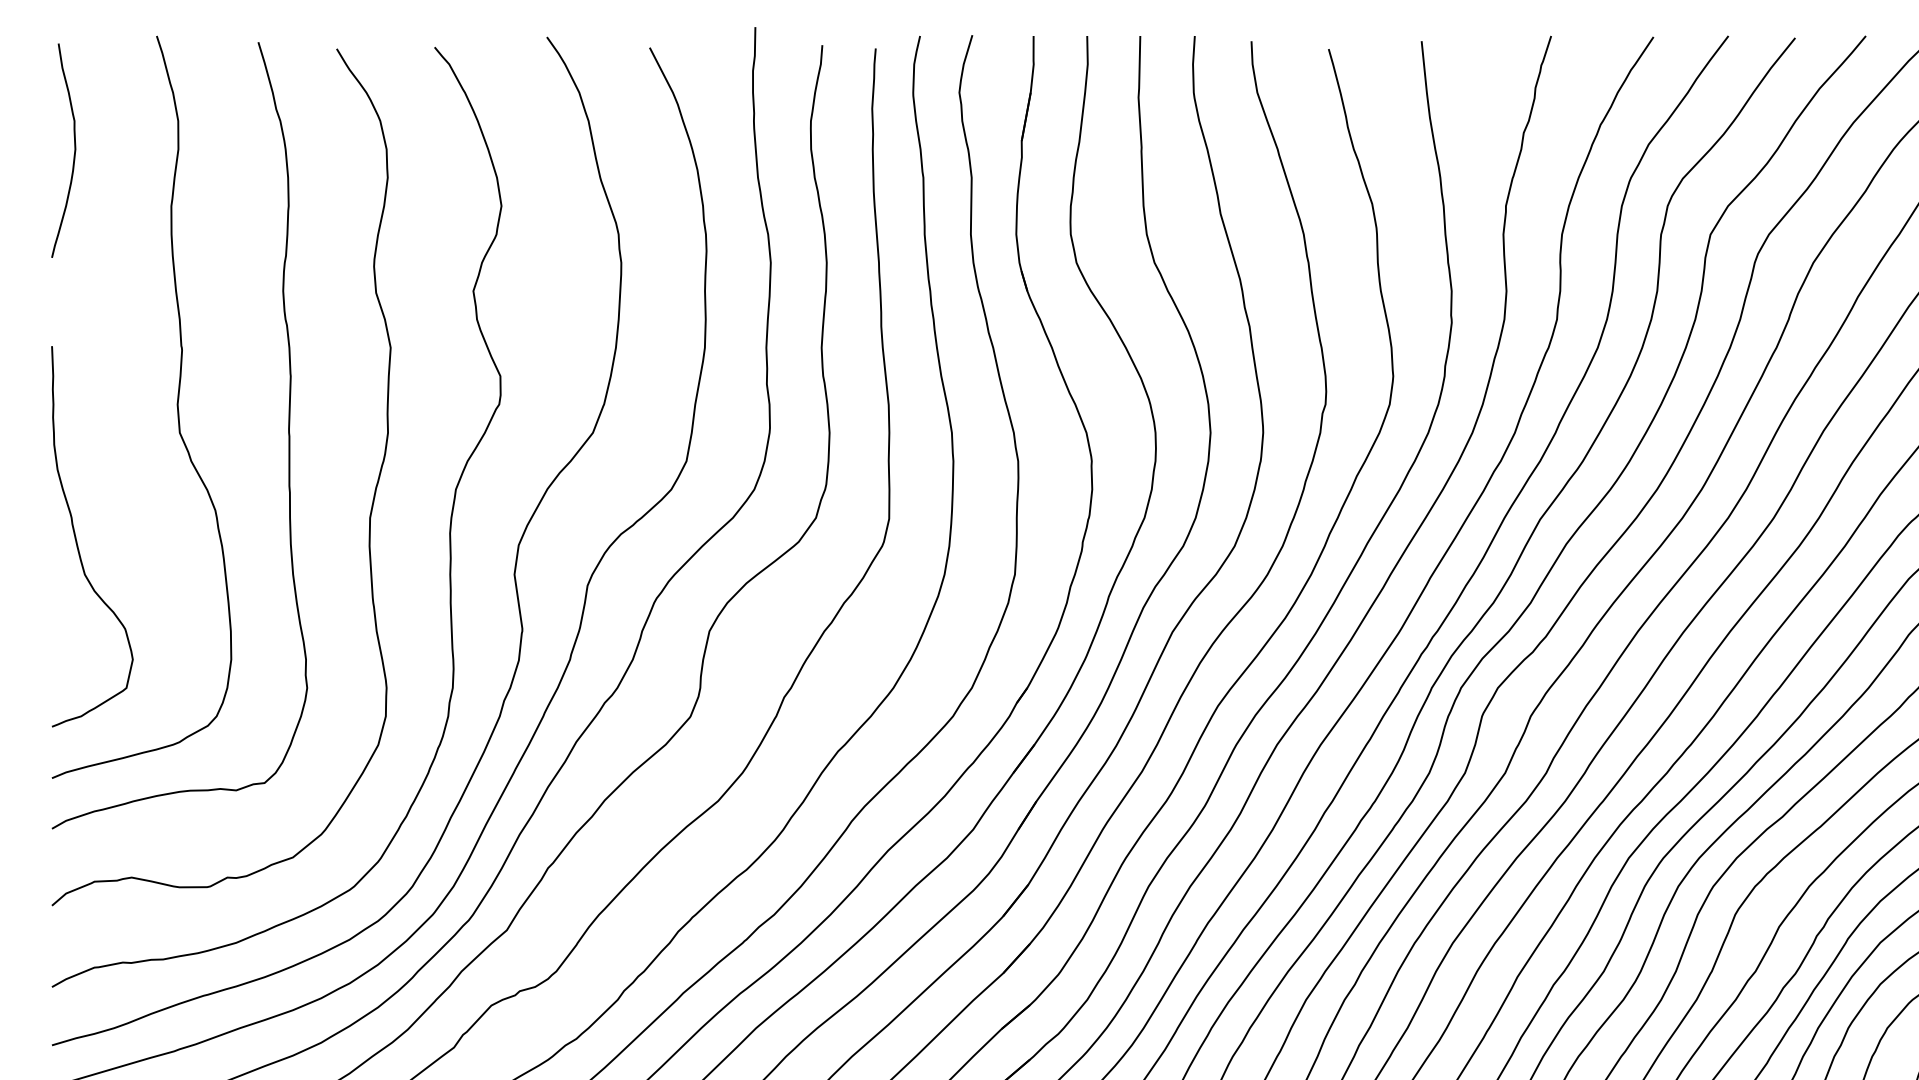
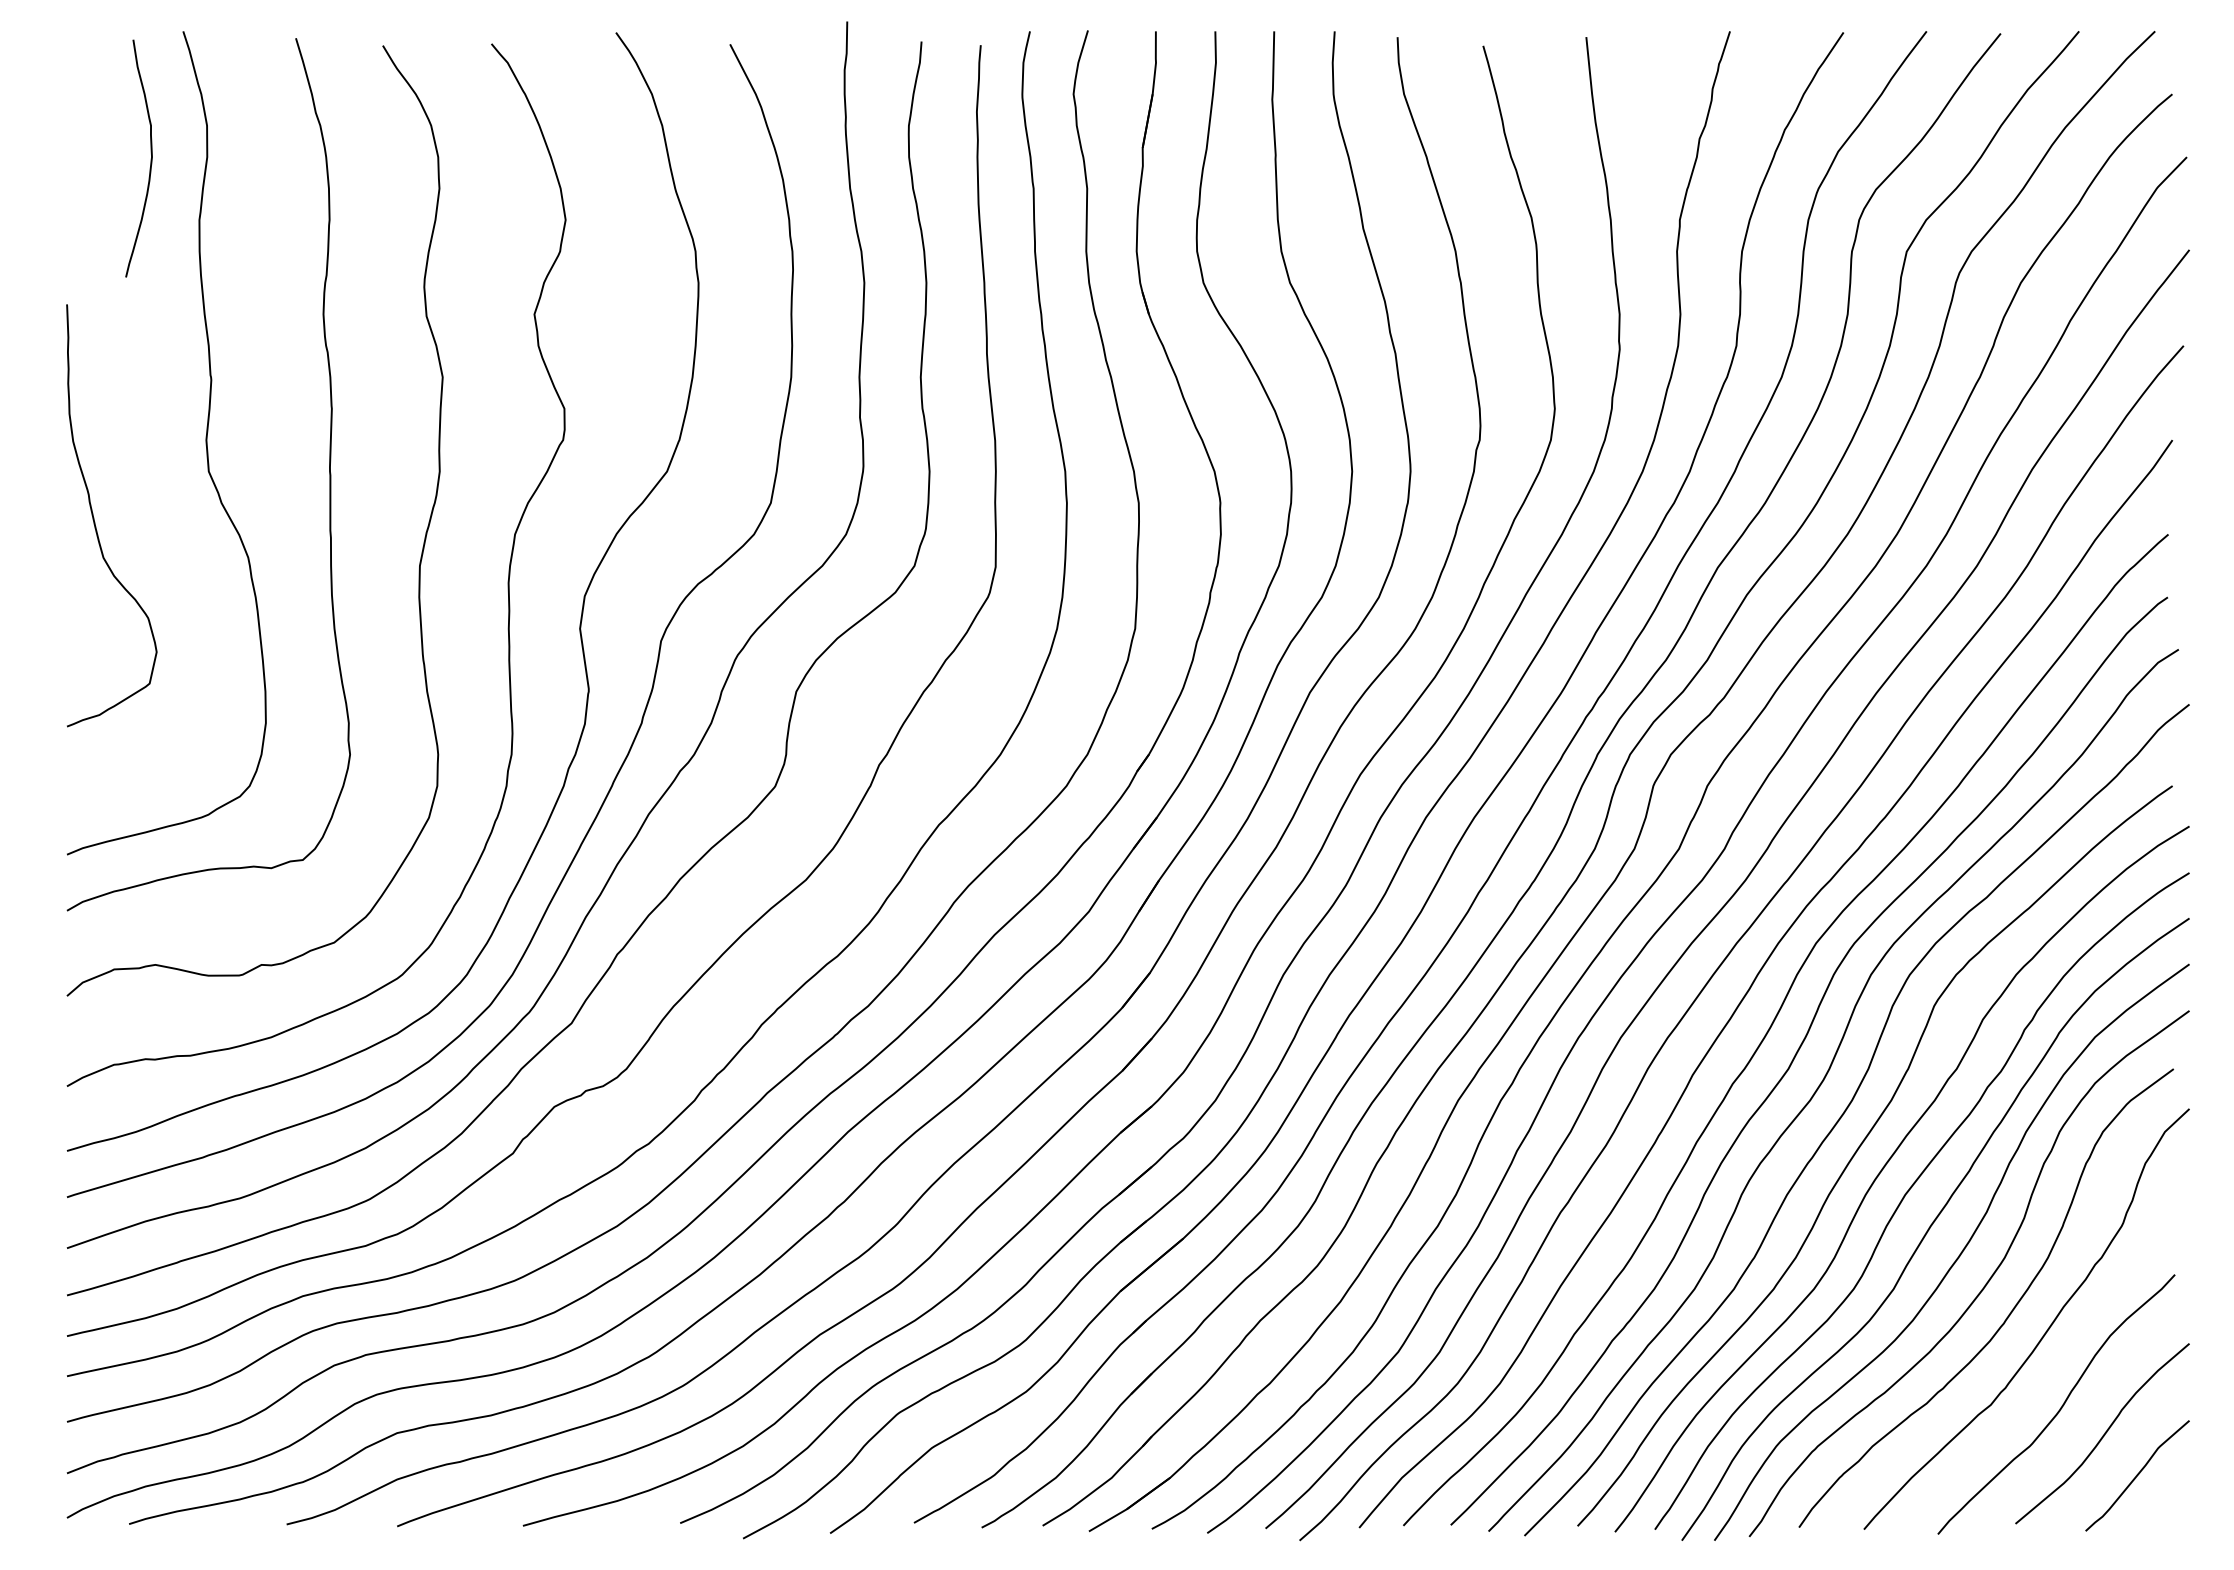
curve: (74, 151) -> (150, 159), moved
curve: (76, 538) -> (94, 517), moved

